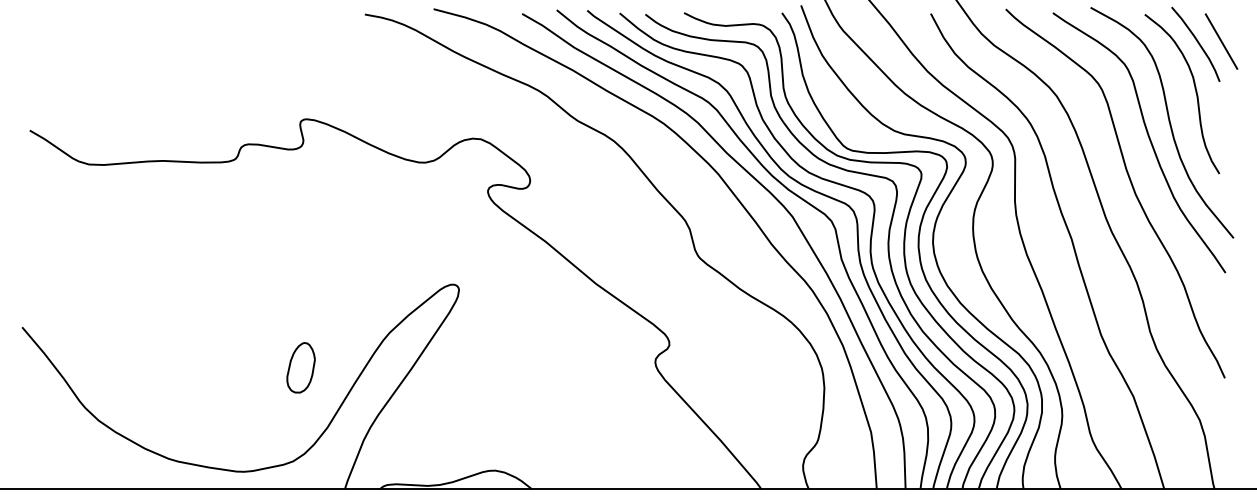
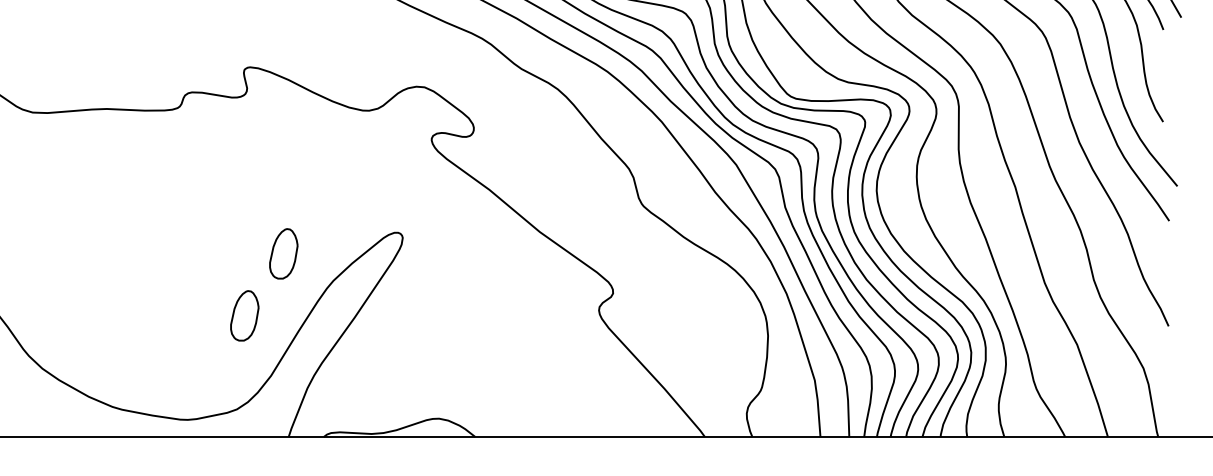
part: (339, 305) -> (283, 253), added

